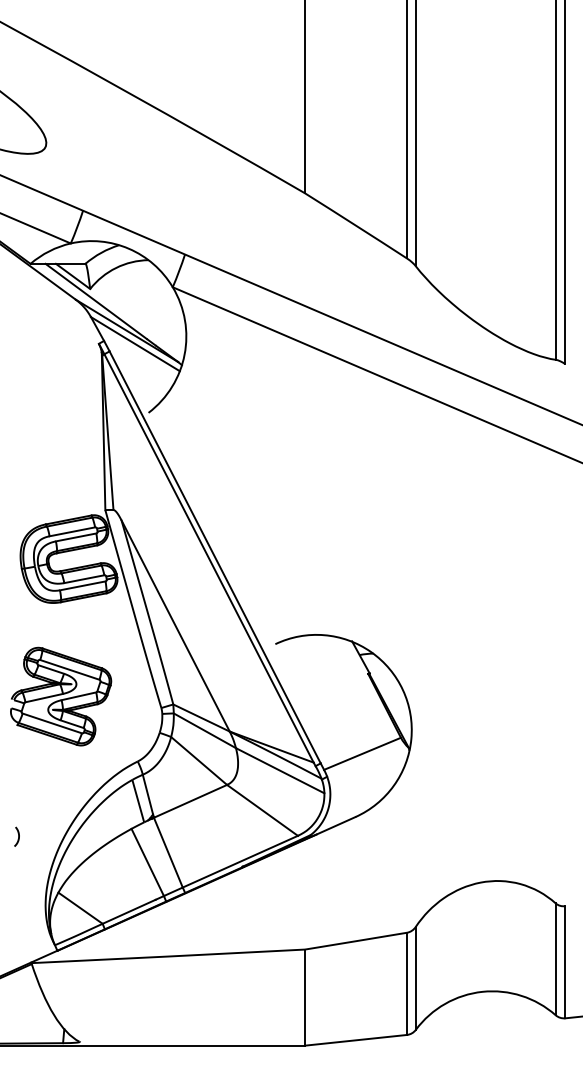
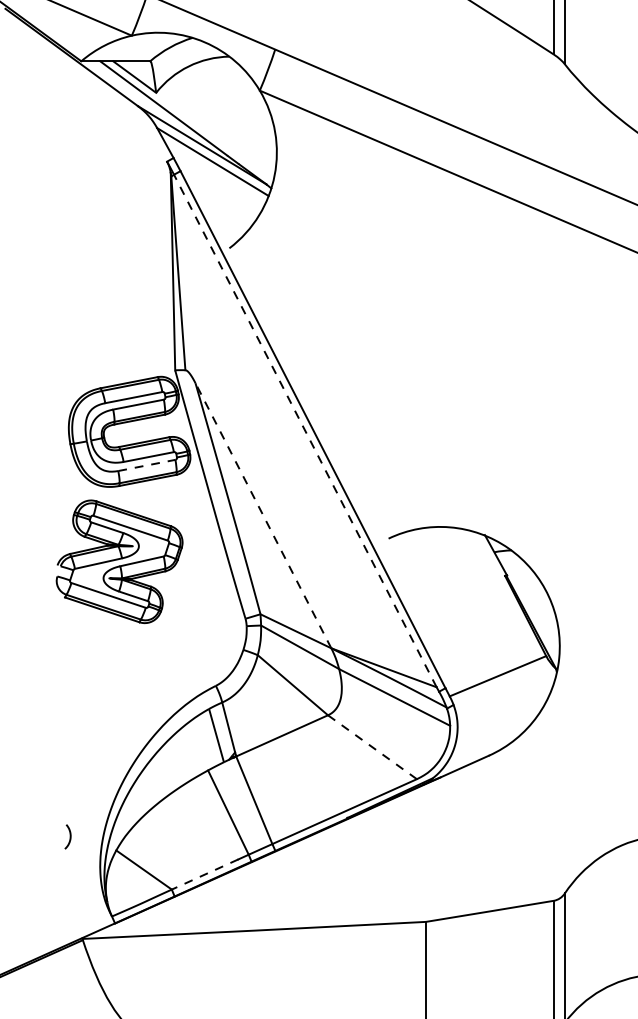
line: (208, 558) -> (304, 431), solid -> dashed
line: (83, 585) -> (147, 464), solid -> dashed
line: (175, 625) -> (263, 515), solid -> dashed
part: (61, 696) -> (120, 561), moved
line: (262, 810) -> (372, 747), solid -> dashed
curve: (18, 836) -> (69, 836), moved
line: (128, 912) -> (204, 875), solid -> dashed

